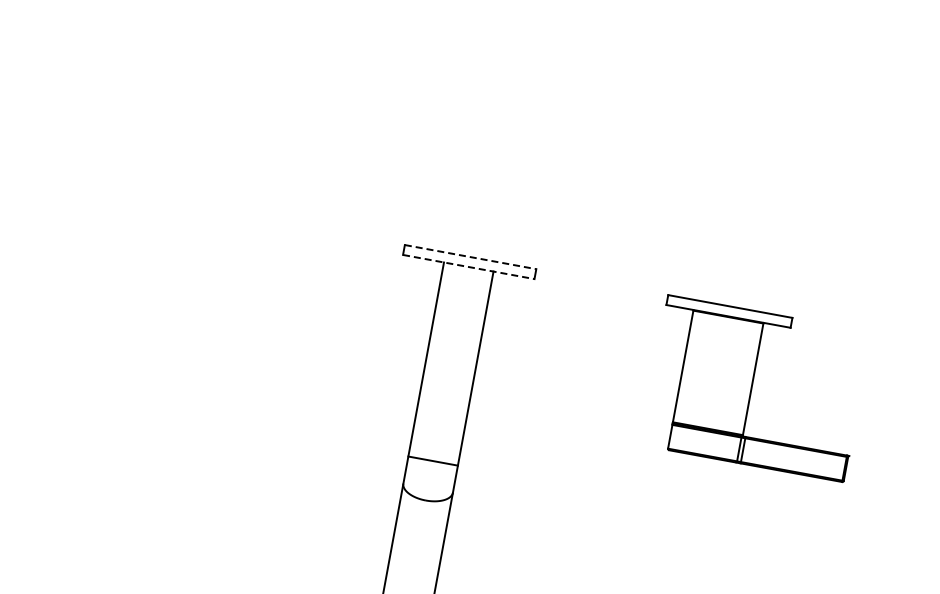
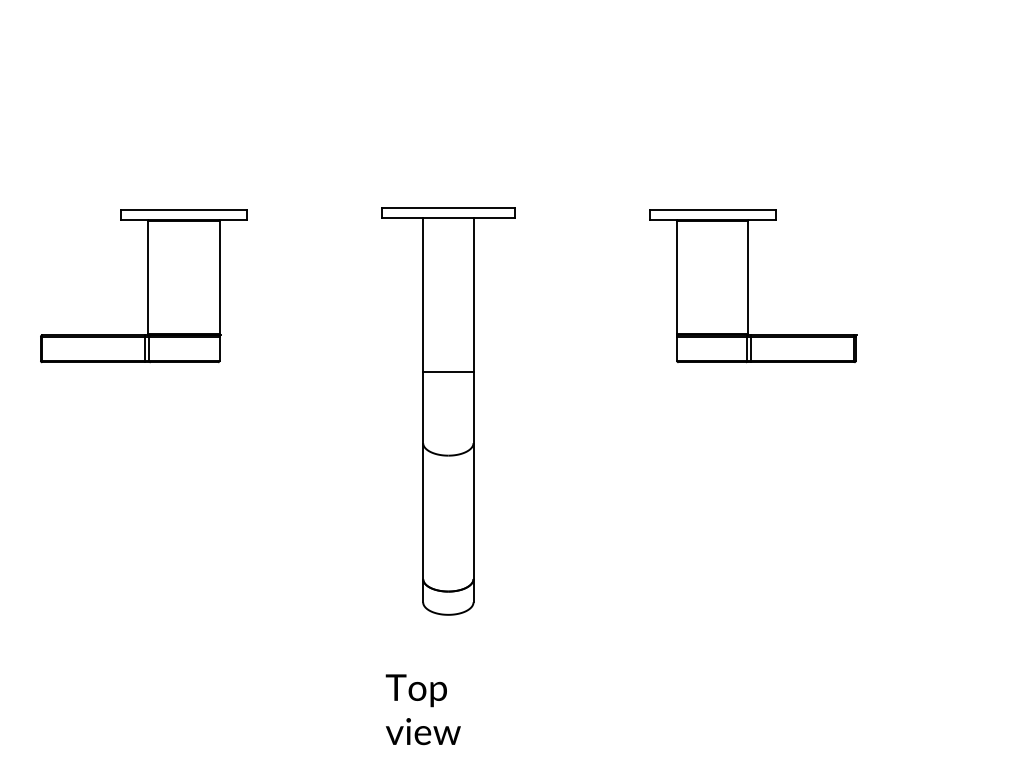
line: (470, 257) -> (448, 208), dashed -> solid
line: (468, 267) -> (448, 218), dashed -> solid
part: (156, 279) -> (143, 286), added
line: (433, 461) -> (448, 371), moved

